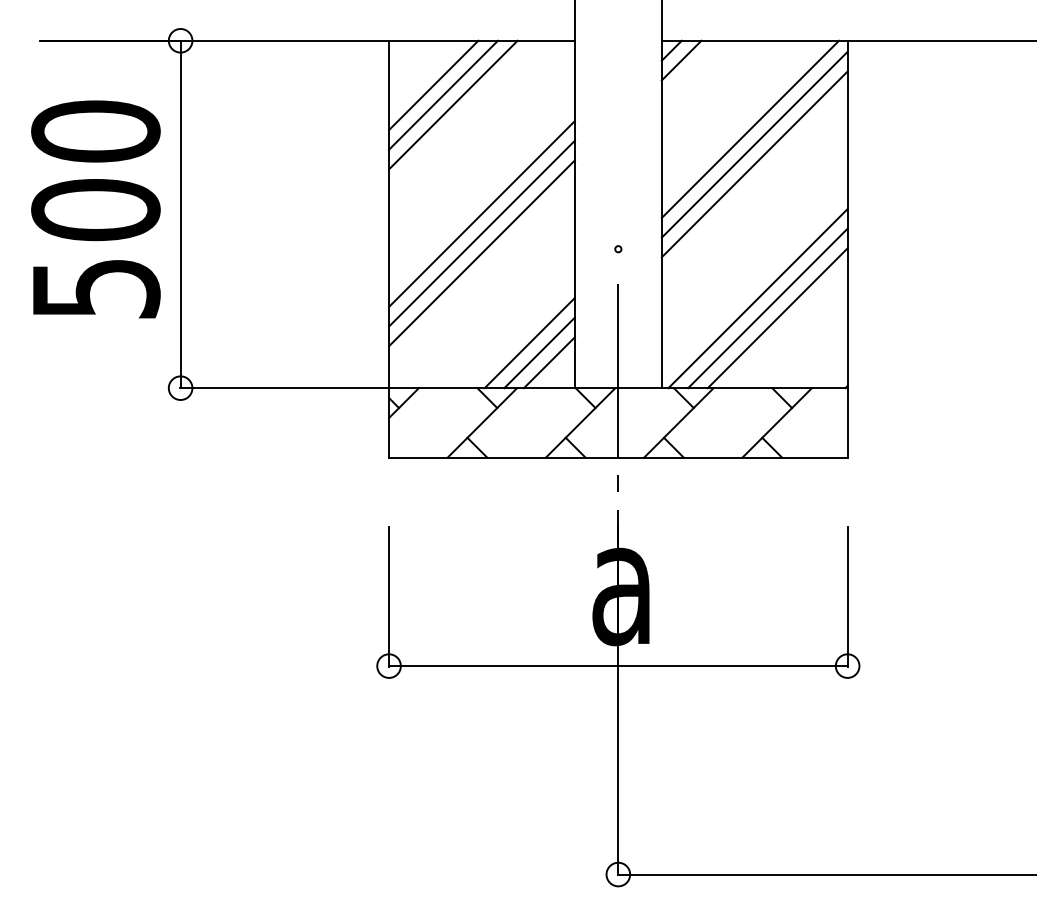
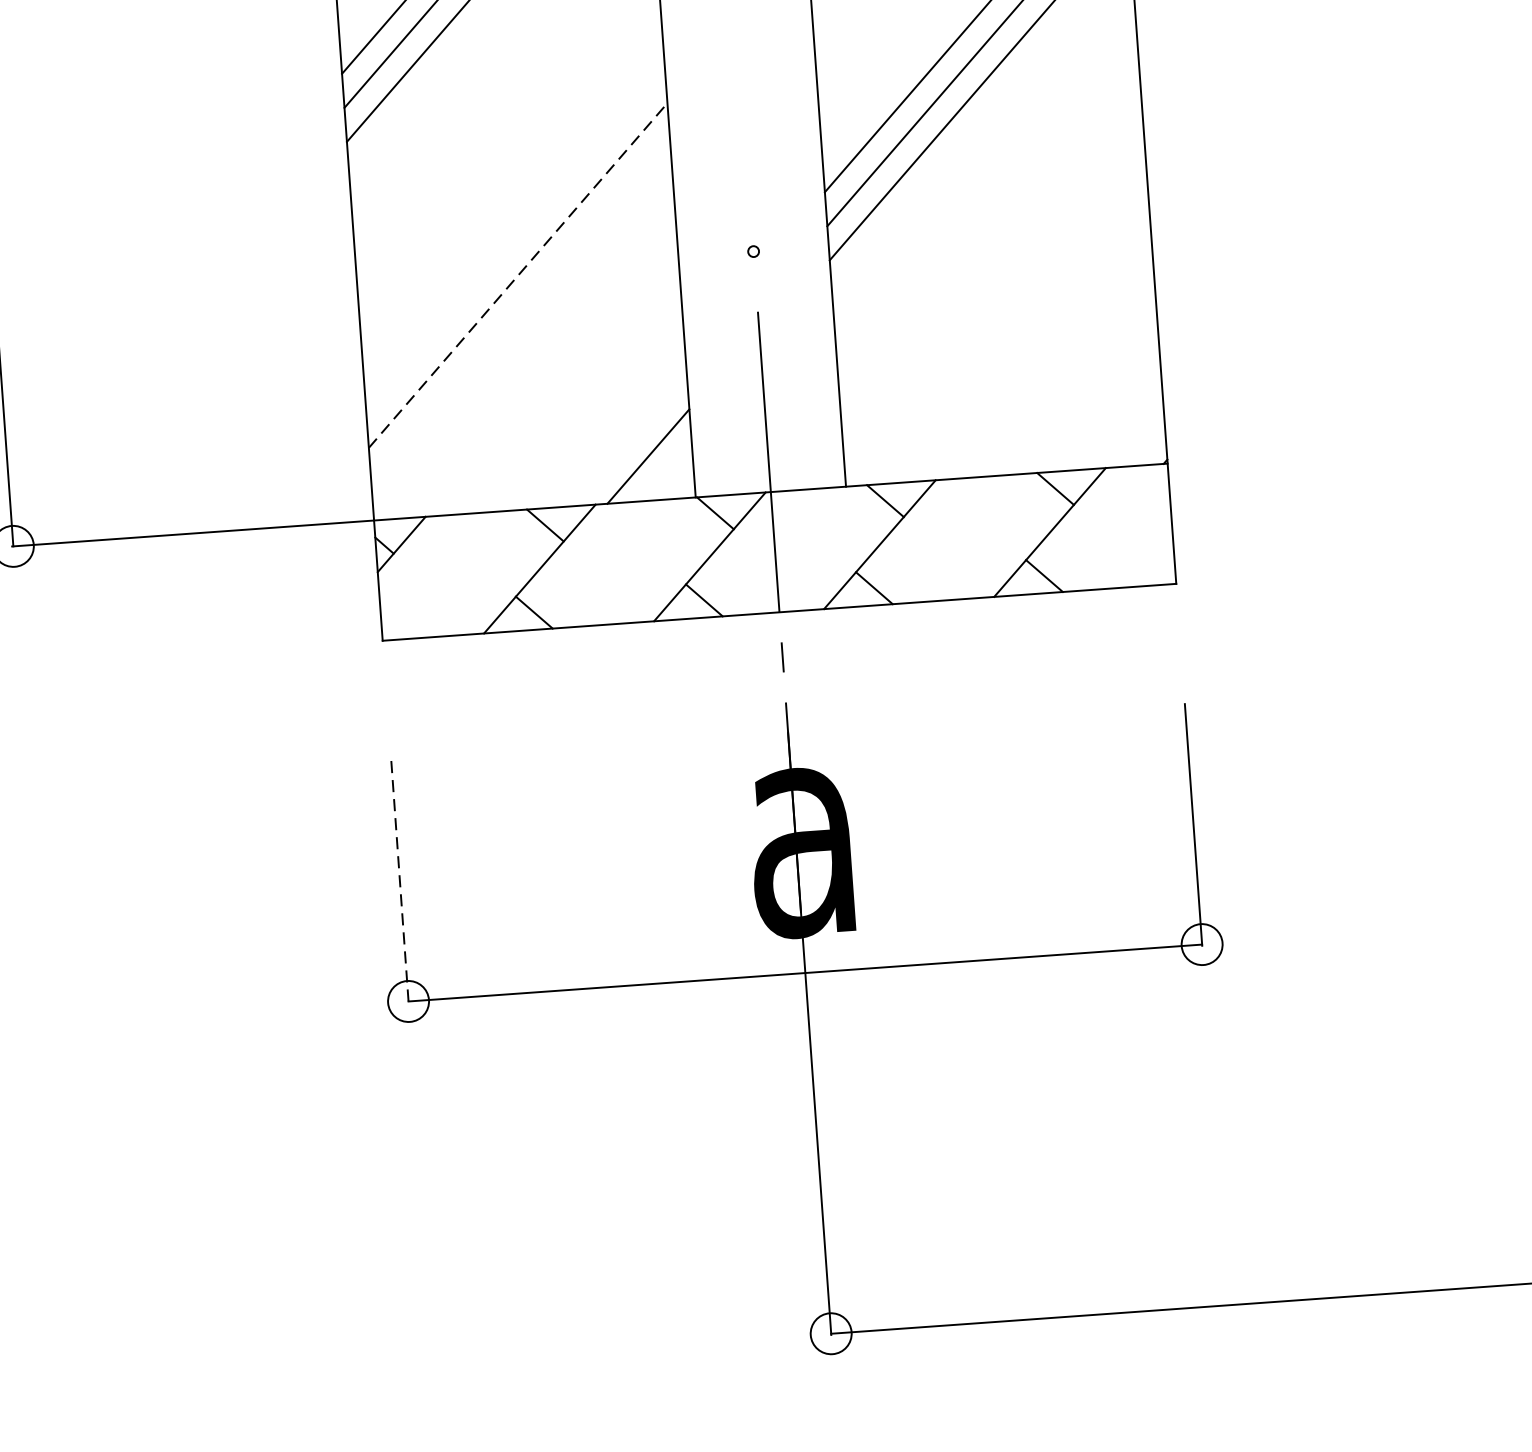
line: (481, 213) -> (512, 206), removed
line: (481, 233) -> (514, 241), removed
line: (482, 252) -> (518, 274), solid -> dashed
line: (757, 298) -> (1000, 319), removed
line: (767, 308) -> (1019, 335), removed
line: (777, 318) -> (1037, 351), removed
line: (529, 342) -> (611, 424), removed
line: (539, 352) -> (629, 440), removed
line: (389, 596) -> (400, 880), solid -> dashed

